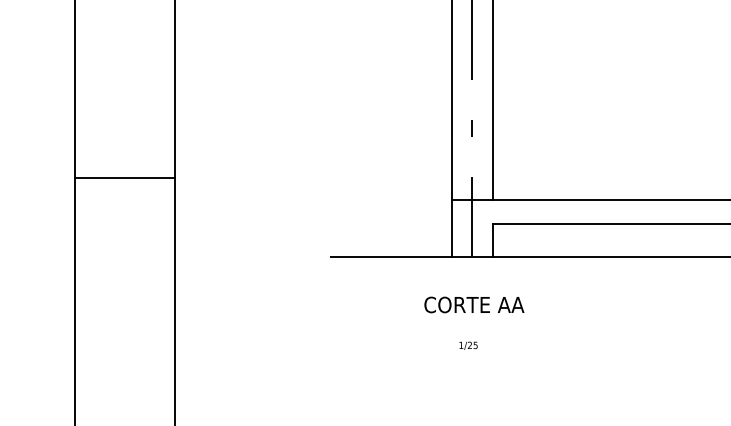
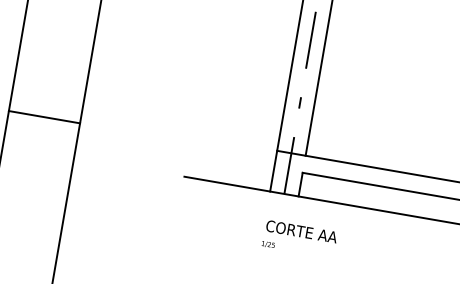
line: (124, 177) -> (44, 116), moved
text: (474, 304) -> (301, 231), moved
text: (468, 345) -> (268, 244), moved

